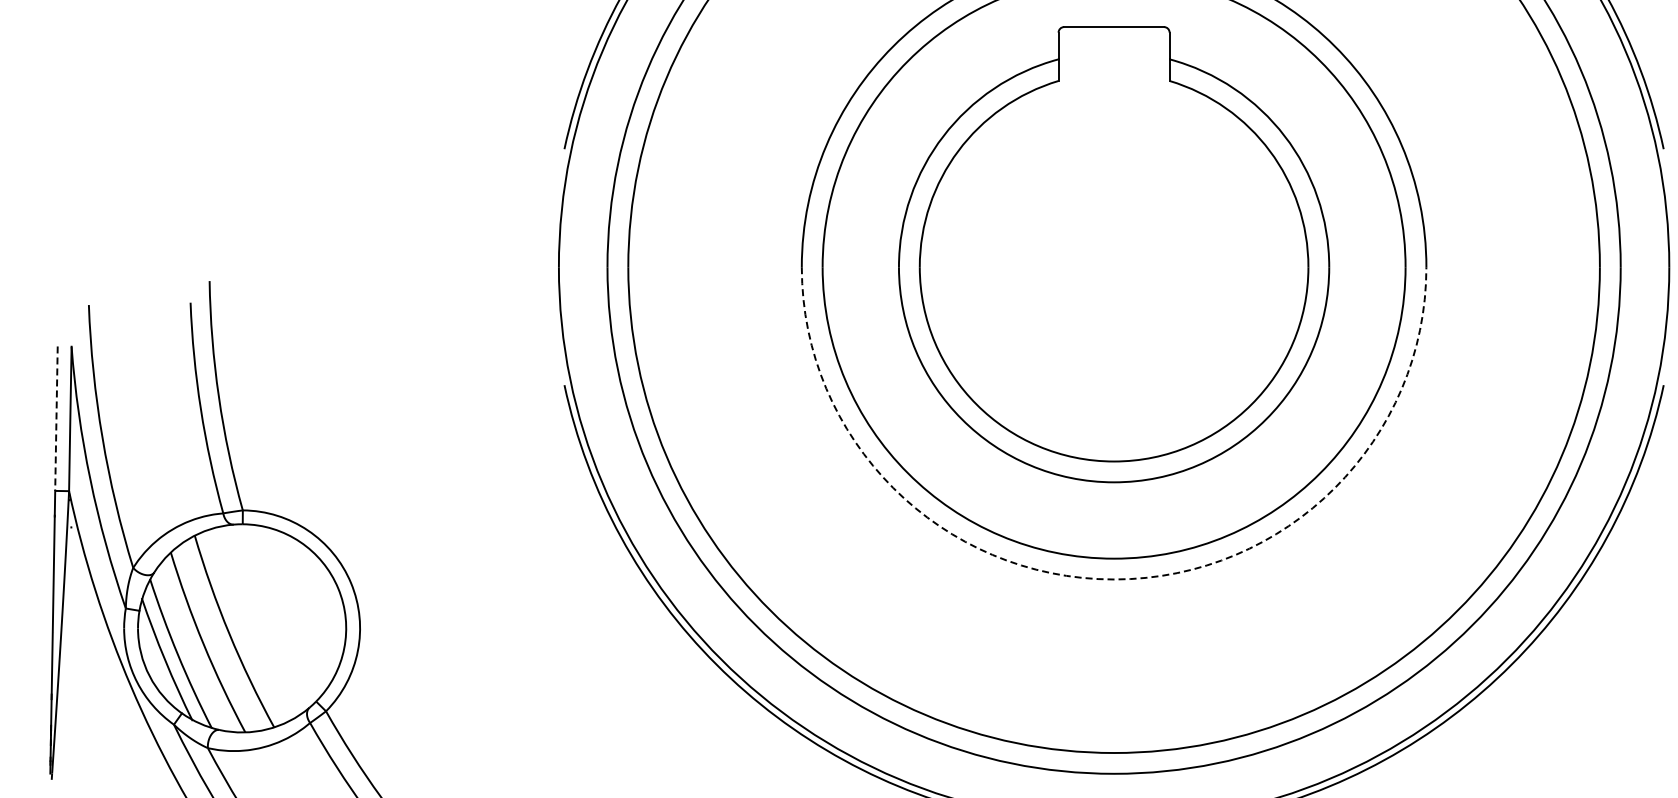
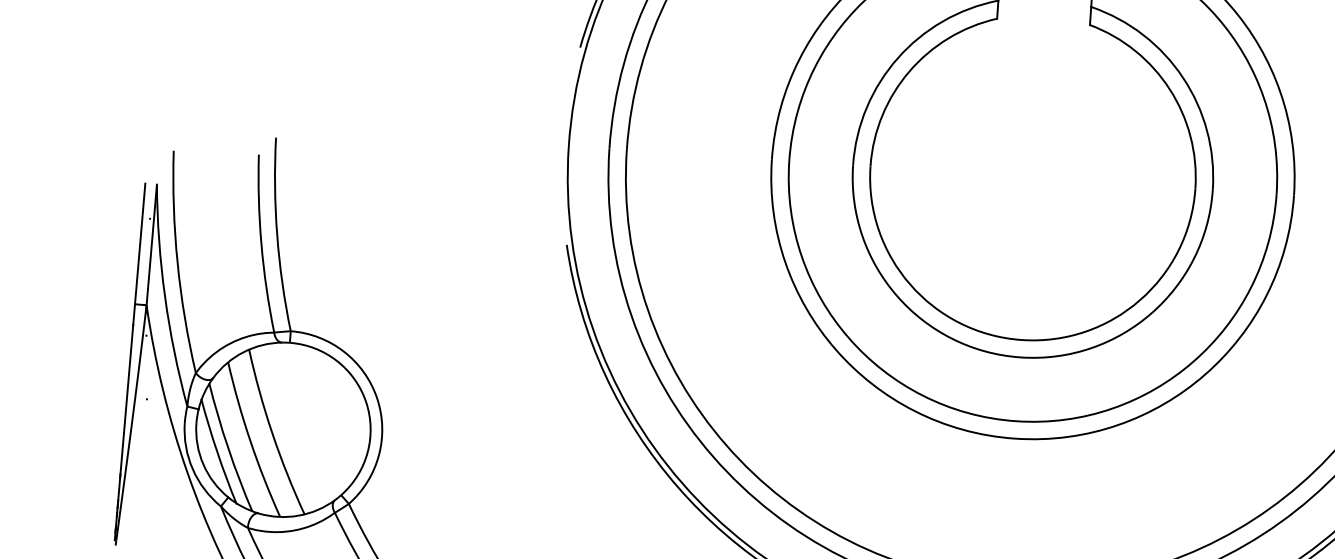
line: (56, 419) -> (140, 244), dashed -> solid
arc: (1114, 579) -> (1015, 438), dashed -> solid

